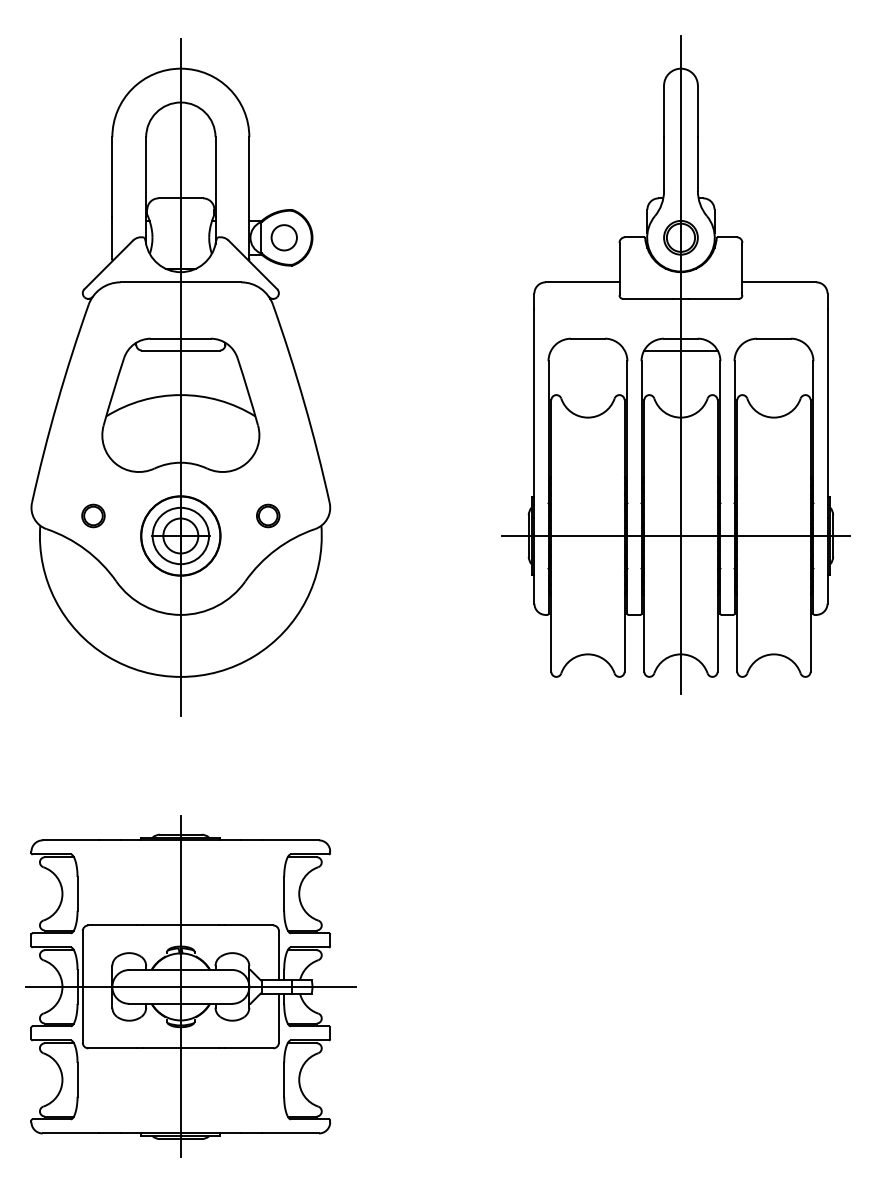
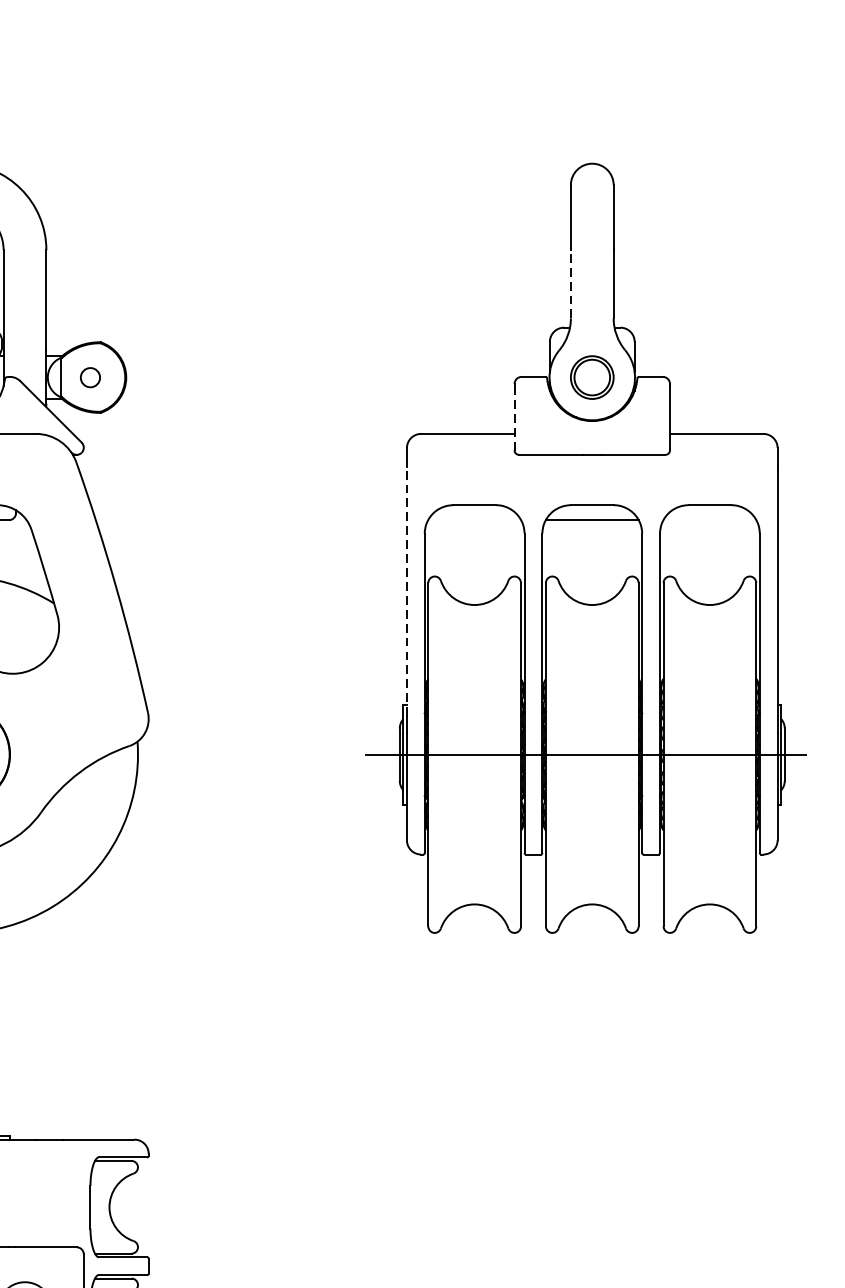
line: (664, 164) -> (571, 284), solid -> dashed
circle: (283, 237) -> (89, 377), size x0.6
line: (619, 269) -> (514, 417), solid -> dashed
line: (680, 364) -> (591, 537), removed
line: (534, 406) -> (407, 590), solid -> dashed
part: (268, 515) -> (70, 728), removed

